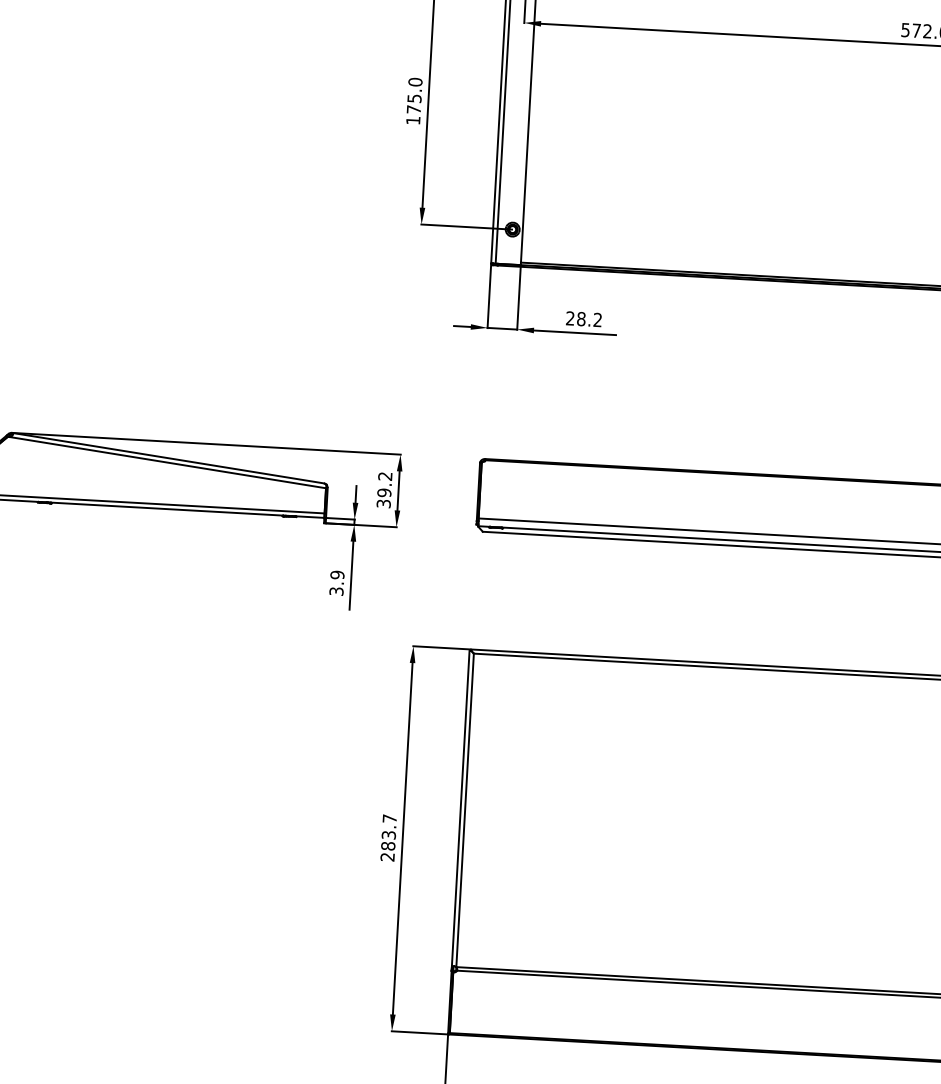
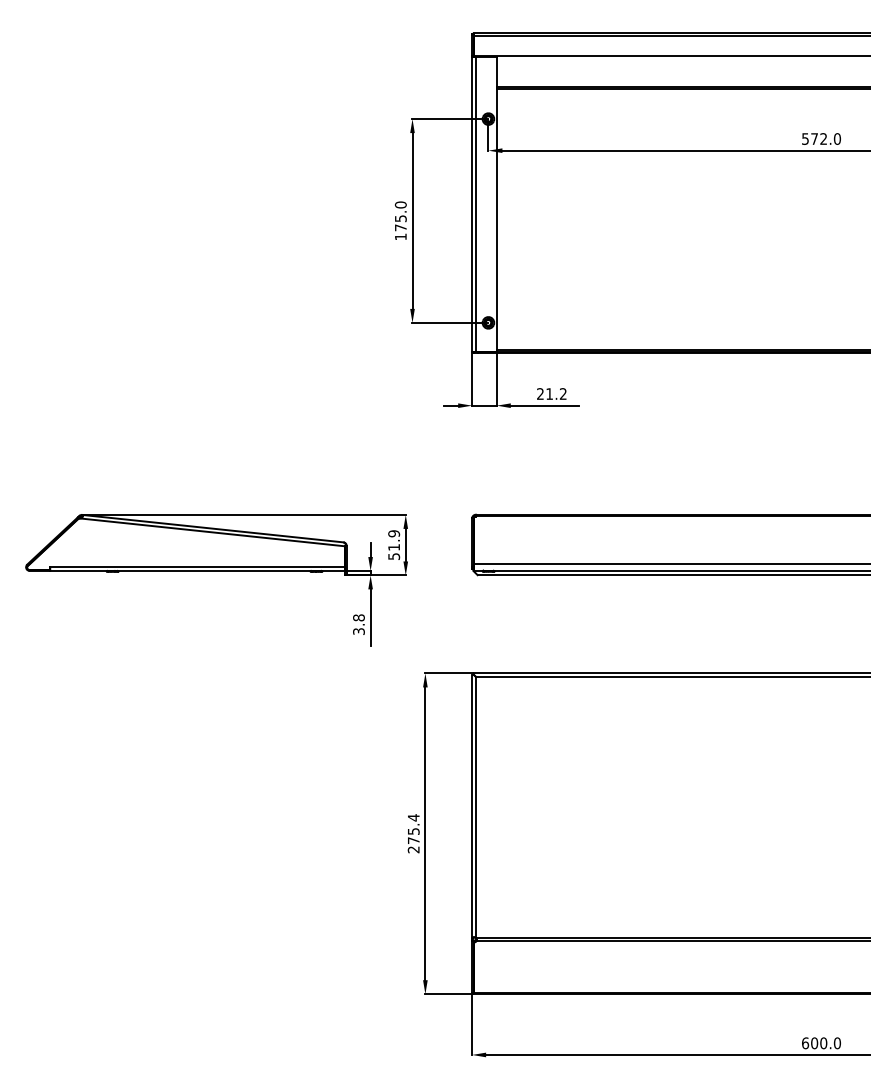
text: (581, 318) -> (549, 393), 28.2 -> 21.2
text: (385, 489) -> (394, 544), 39.2 -> 51.9
text: (336, 574) -> (358, 617), 3.9 -> 3.8
text: (388, 832) -> (413, 829), 283.7 -> 275.4

